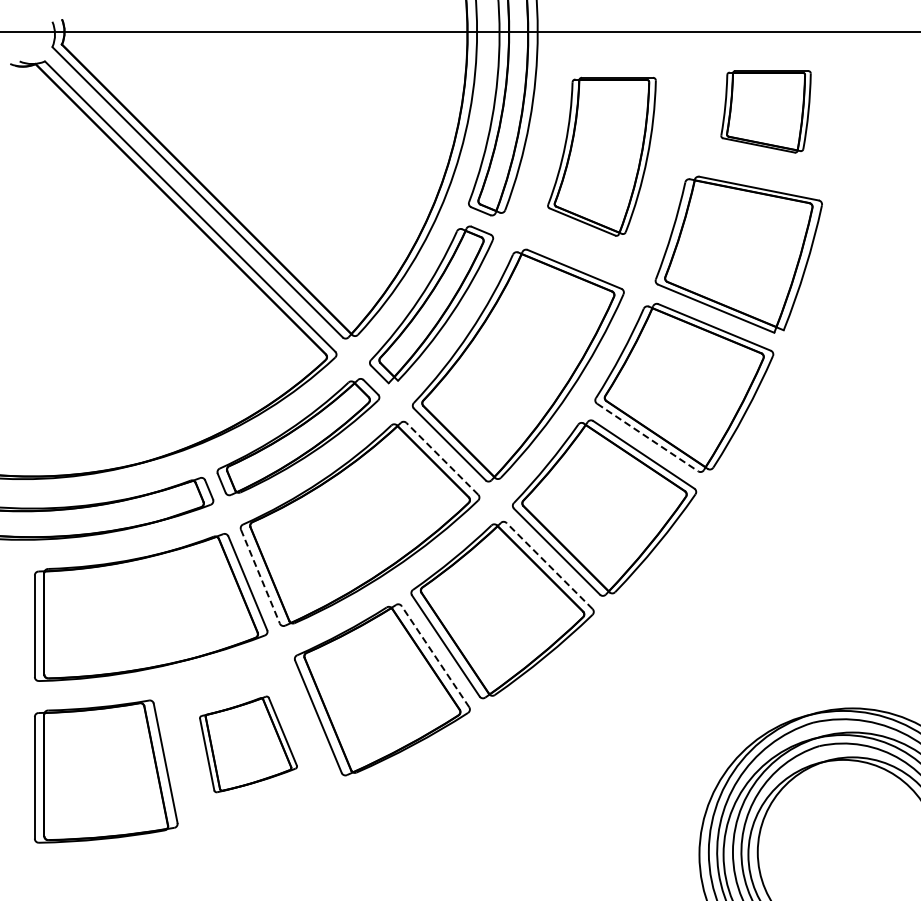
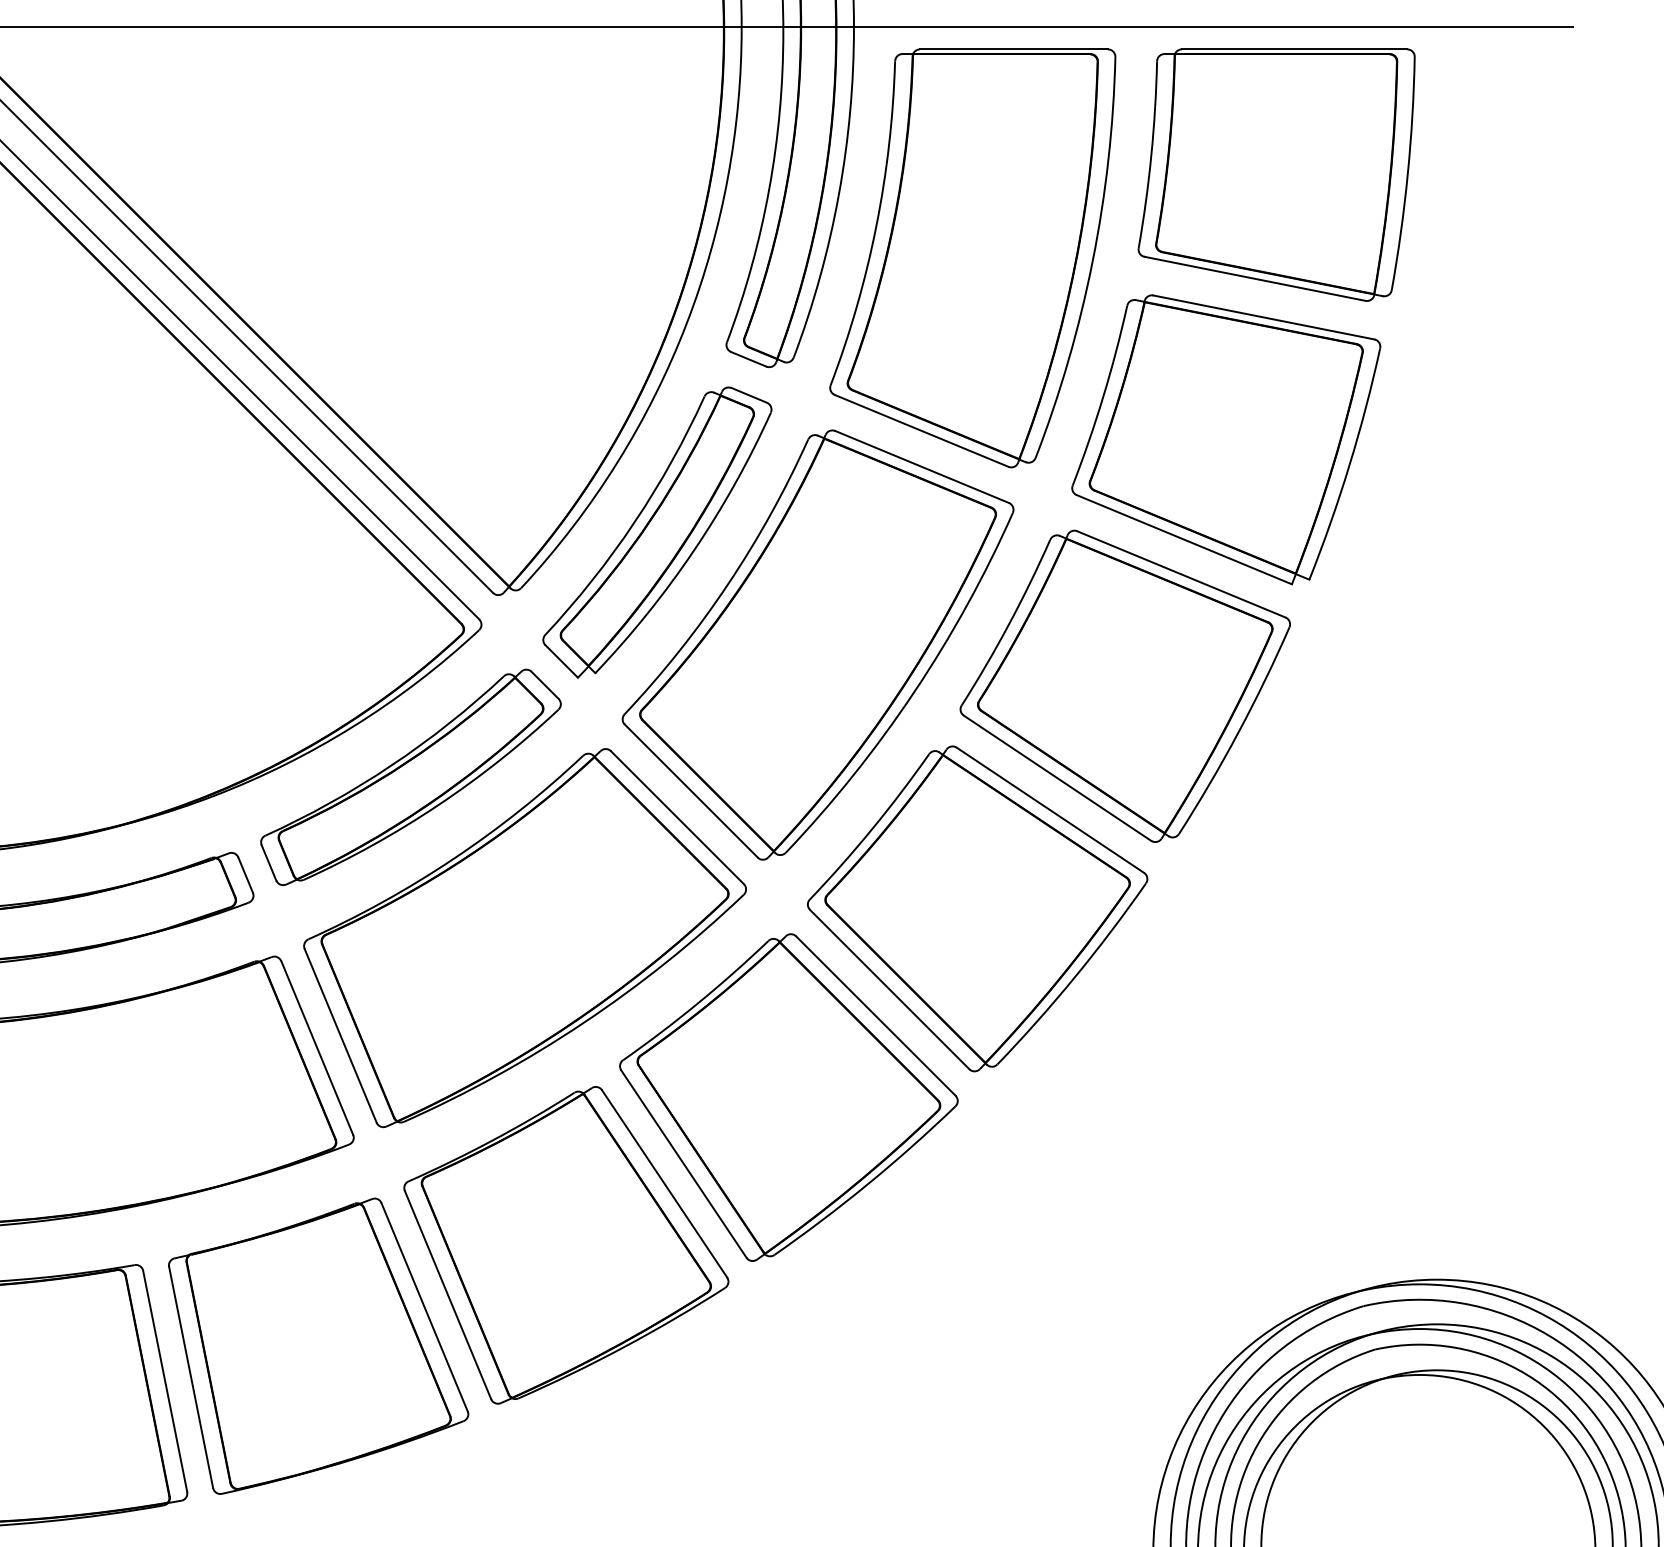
part: (765, 111) -> (1275, 174), size x1.67
part: (601, 156) -> (972, 257), size x1.43
line: (647, 437) -> (1057, 778), dashed -> solid
line: (442, 458) -> (677, 817), dashed -> solid
line: (549, 566) -> (875, 1016), dashed -> solid
line: (260, 576) -> (340, 1035), dashed -> solid
line: (435, 656) -> (664, 1183), dashed -> solid
part: (248, 744) -> (318, 1346), size x1.67

